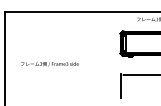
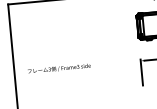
text: (49, 64) -> (58, 69), moved

